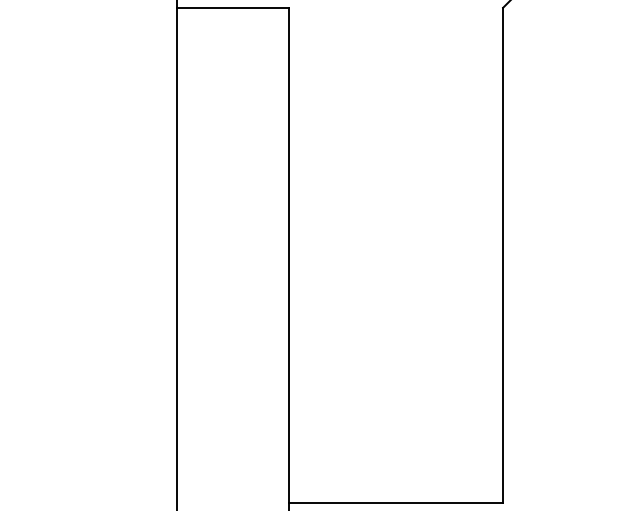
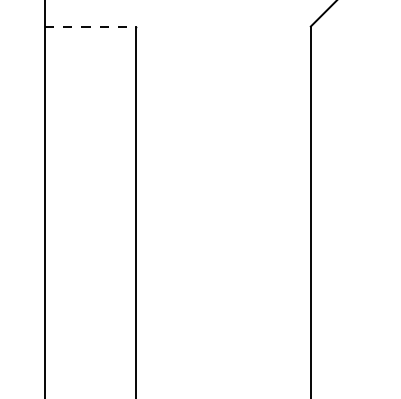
line: (233, 7) -> (90, 26), solid -> dashed

